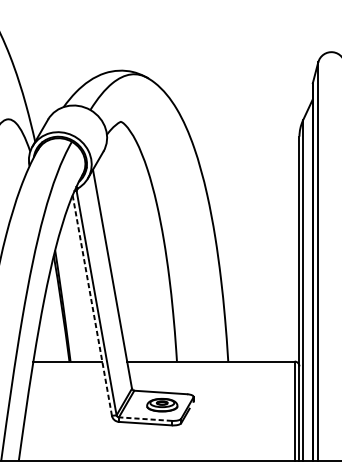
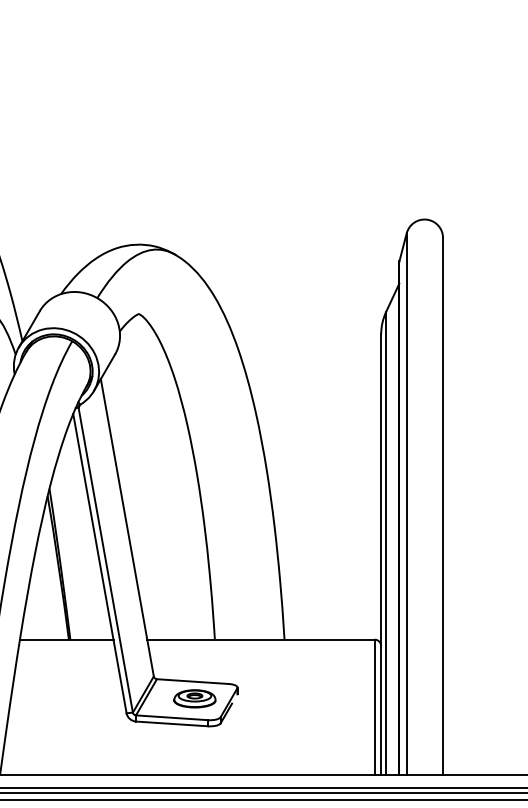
line: (92, 306) -> (100, 564), dashed -> solid
line: (145, 418) -> (171, 717), dashed -> solid

